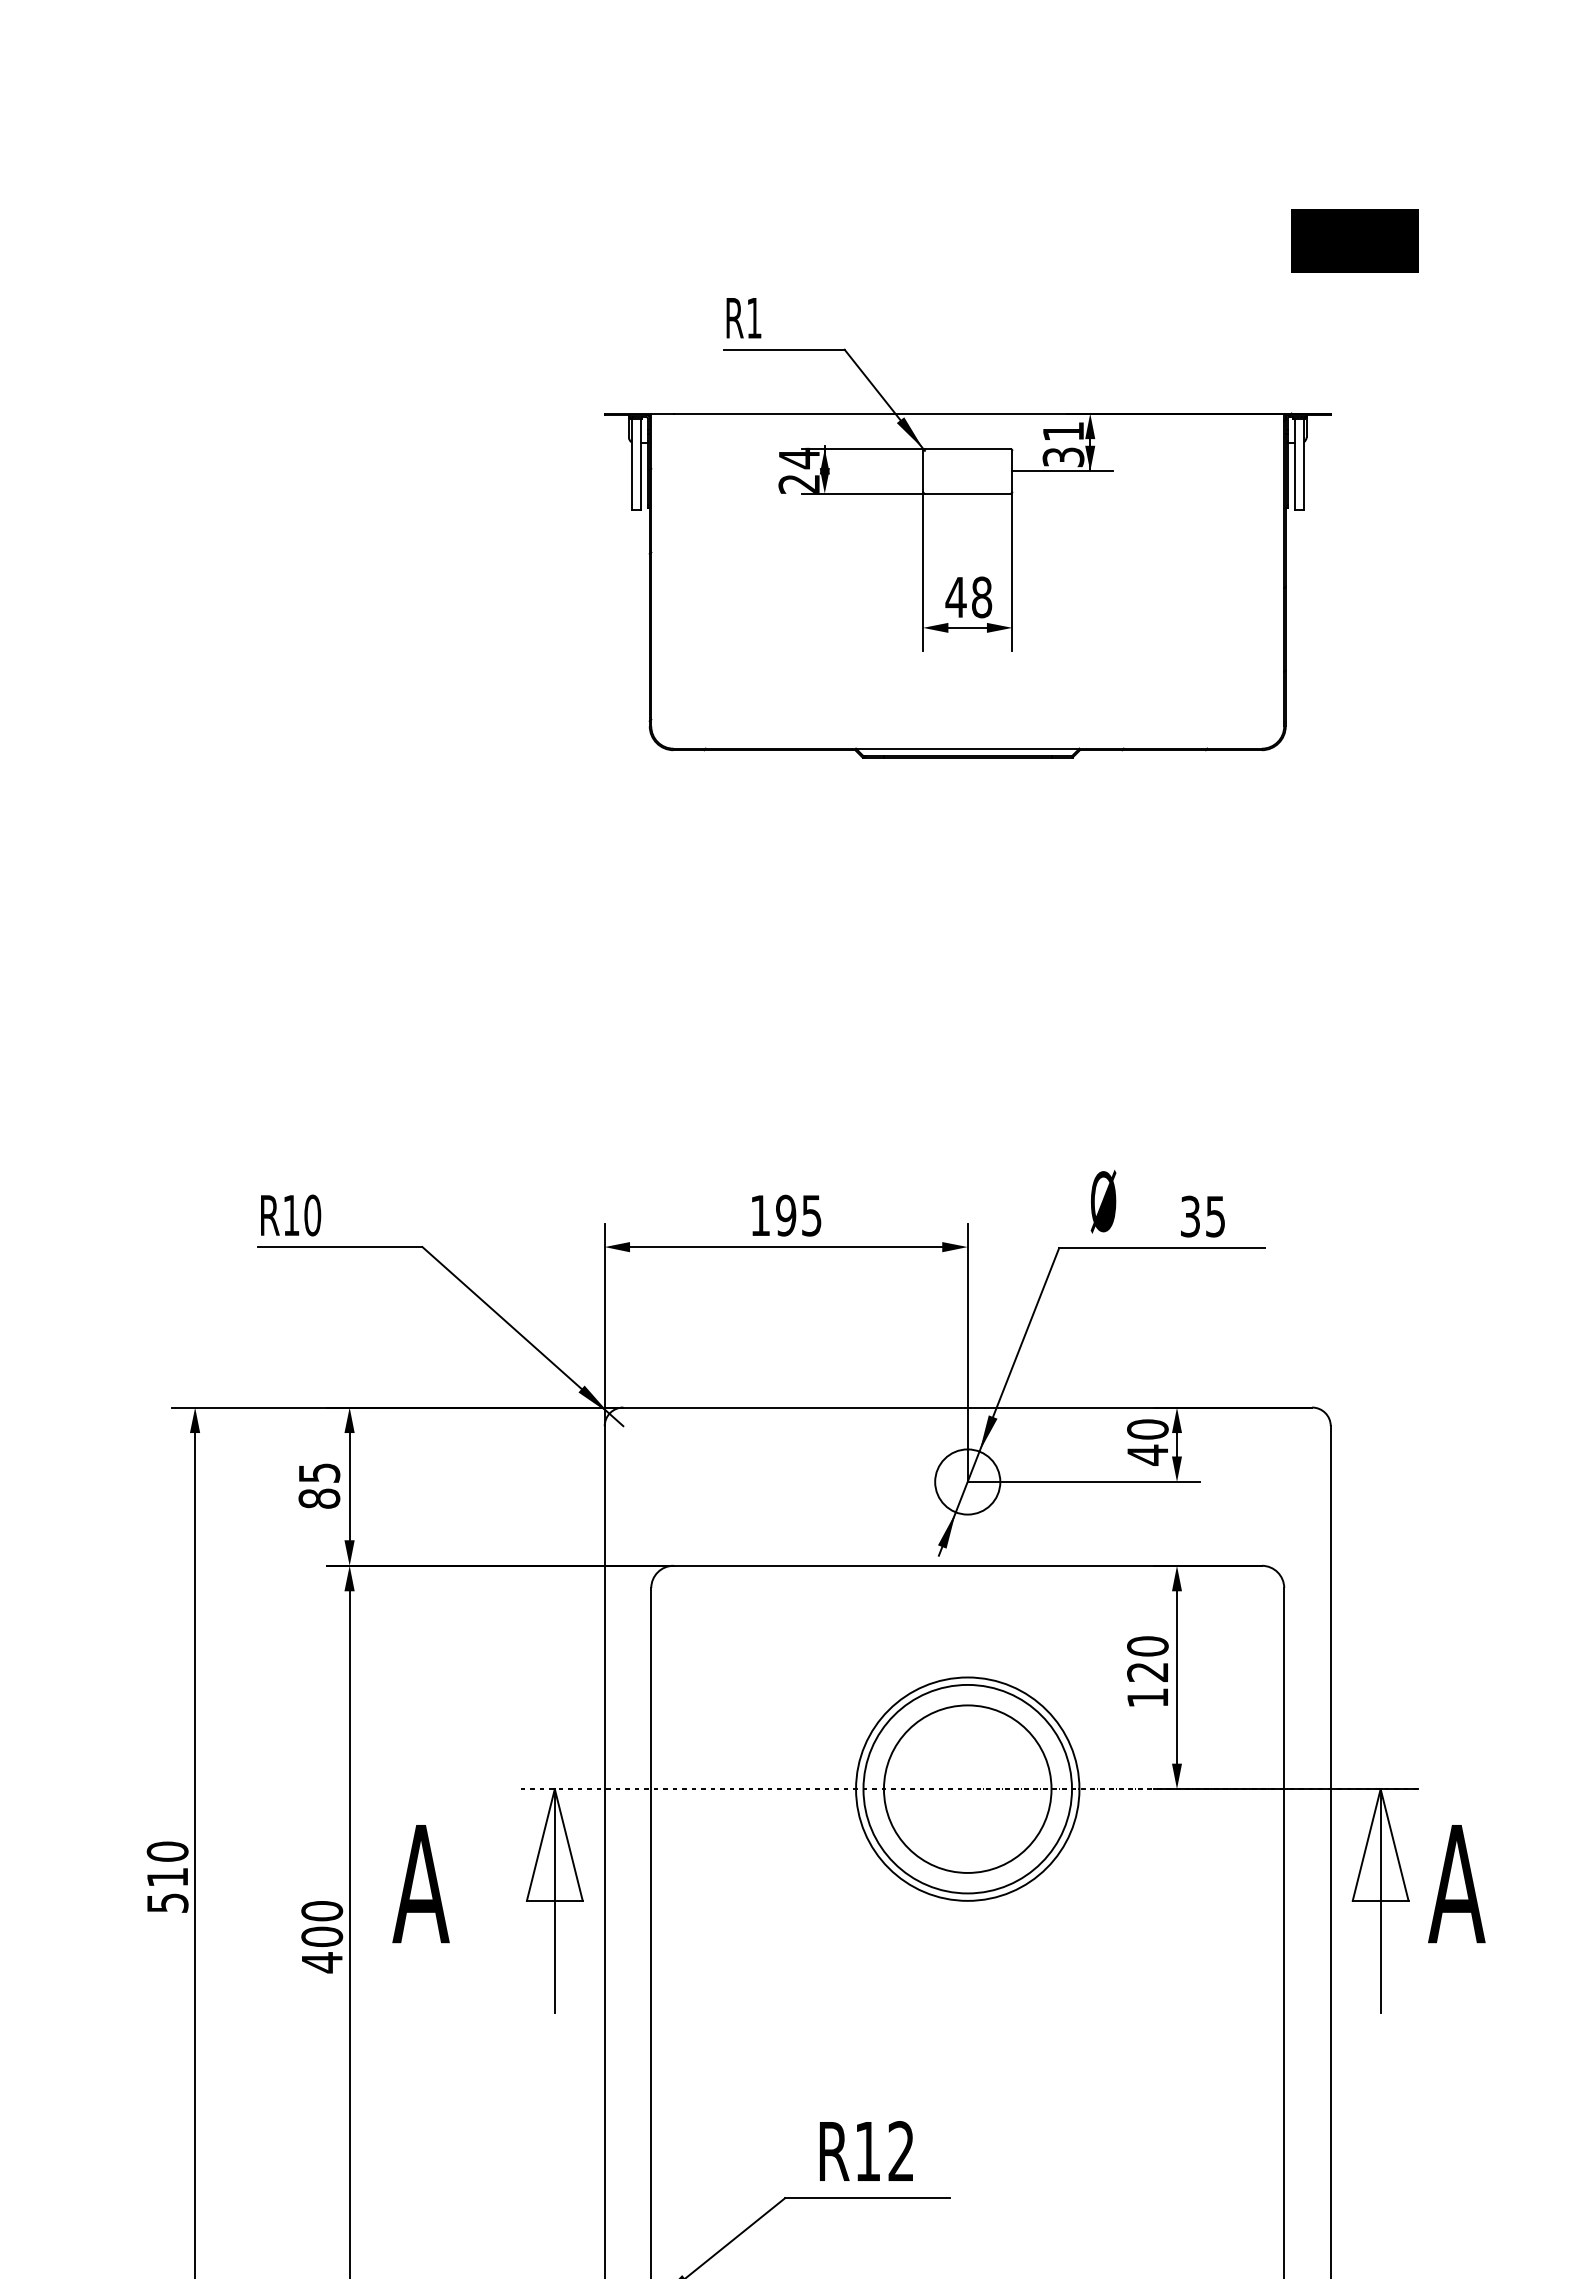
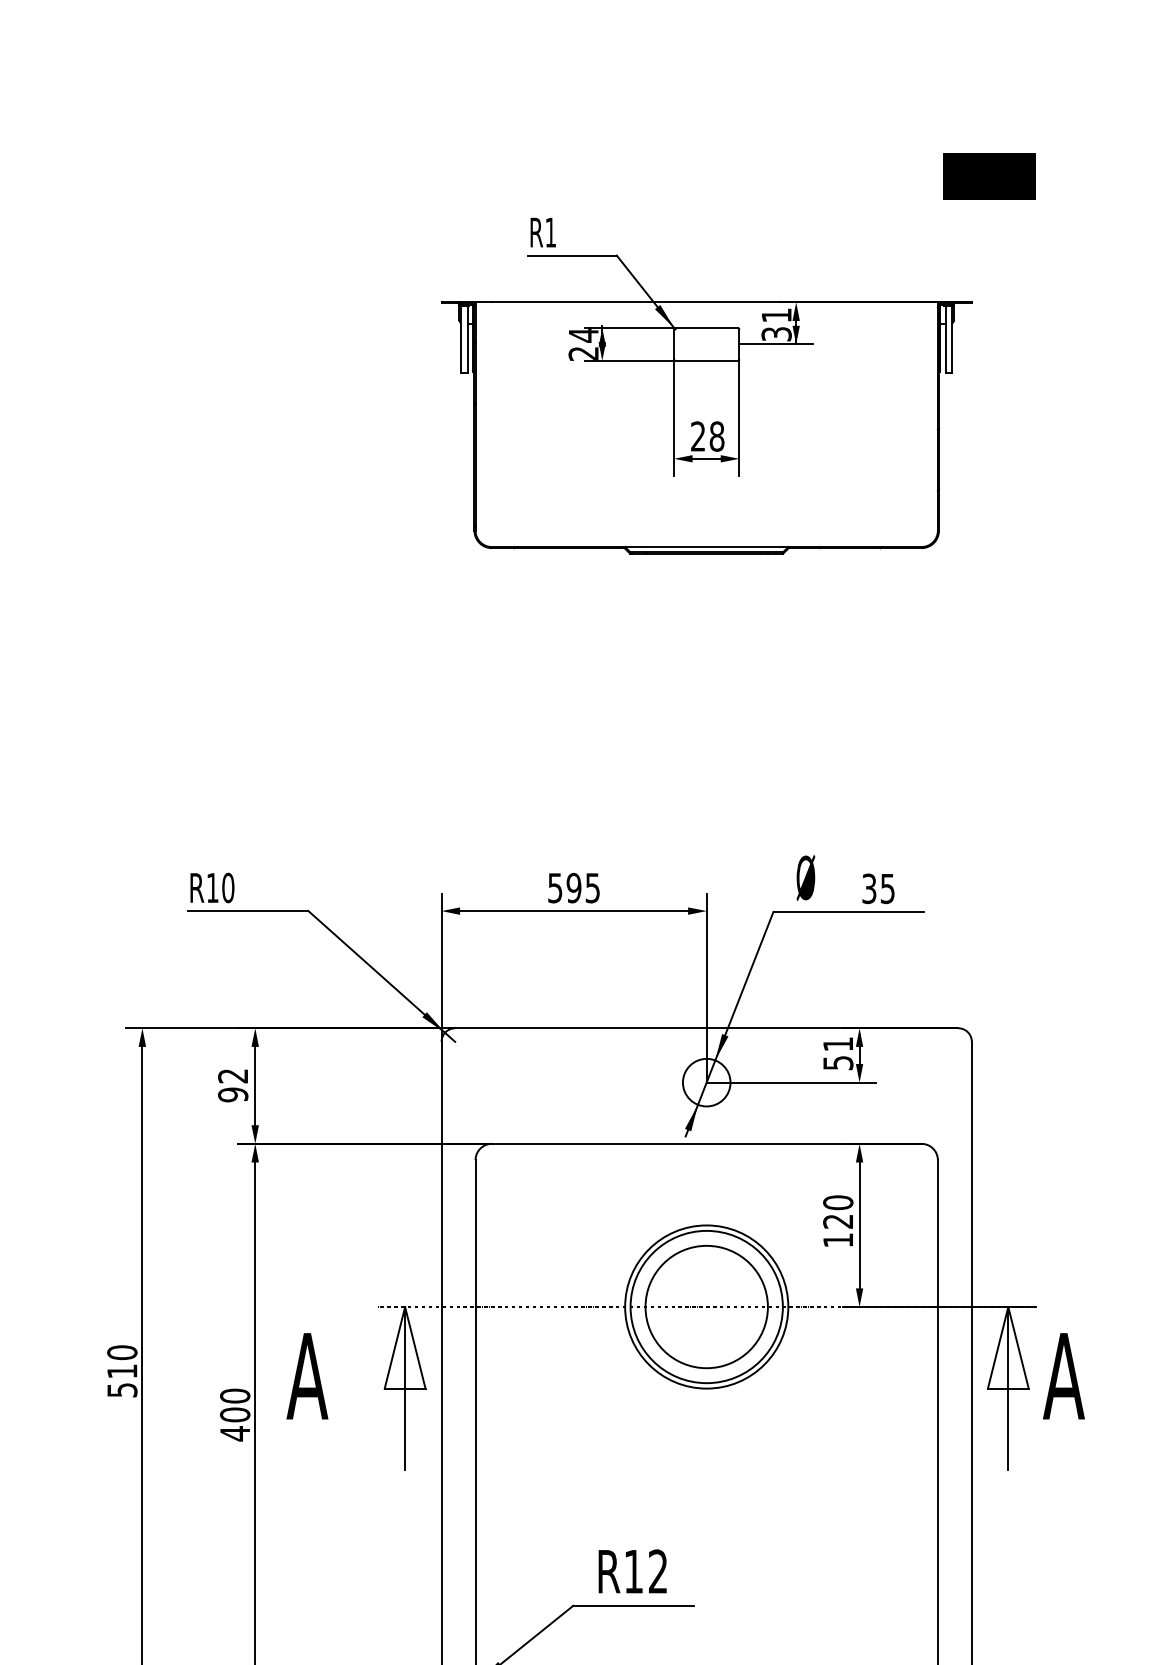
text: (955, 596) -> (697, 435), 48 -> 28
text: (759, 1215) -> (554, 888), 195 -> 595
text: (1147, 1442) -> (838, 1053), 40 -> 51
text: (319, 1485) -> (233, 1085), 85 -> 92

